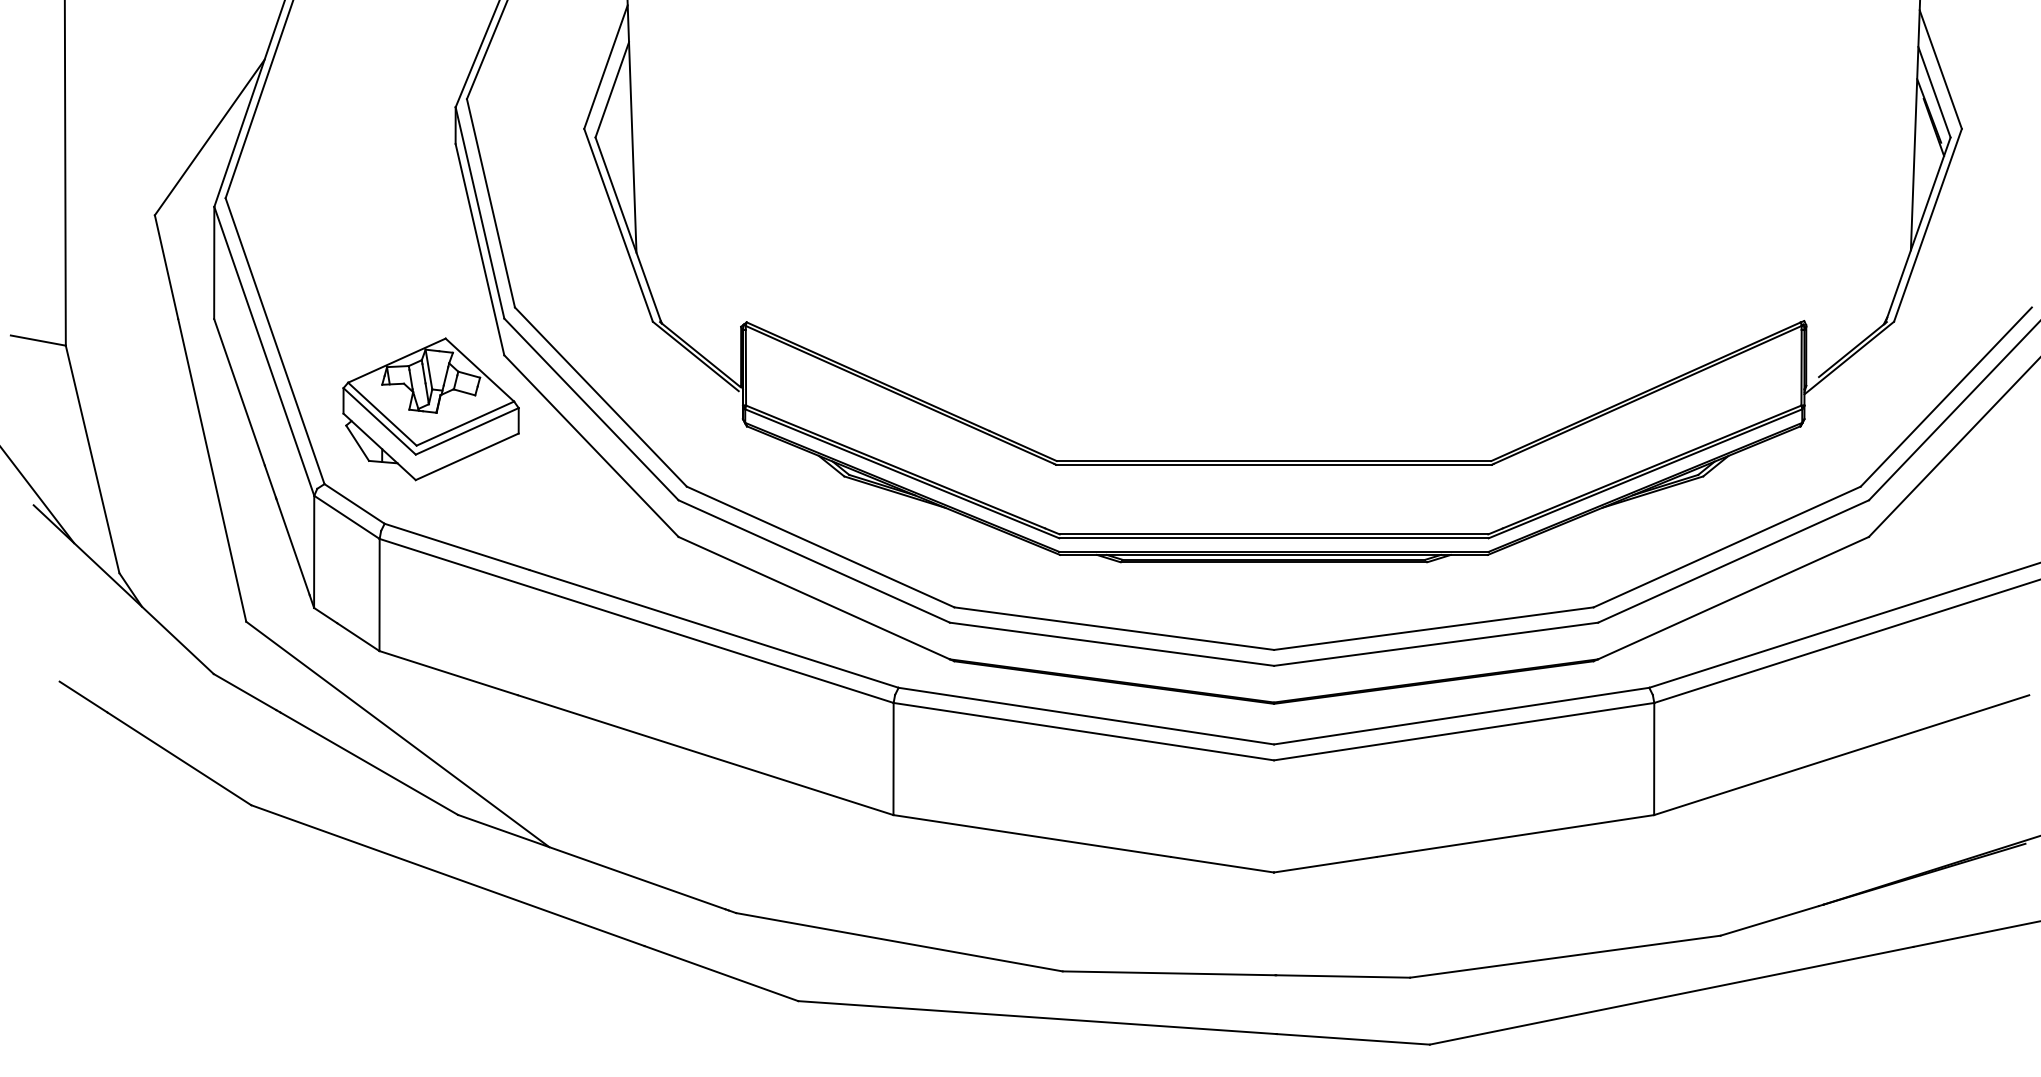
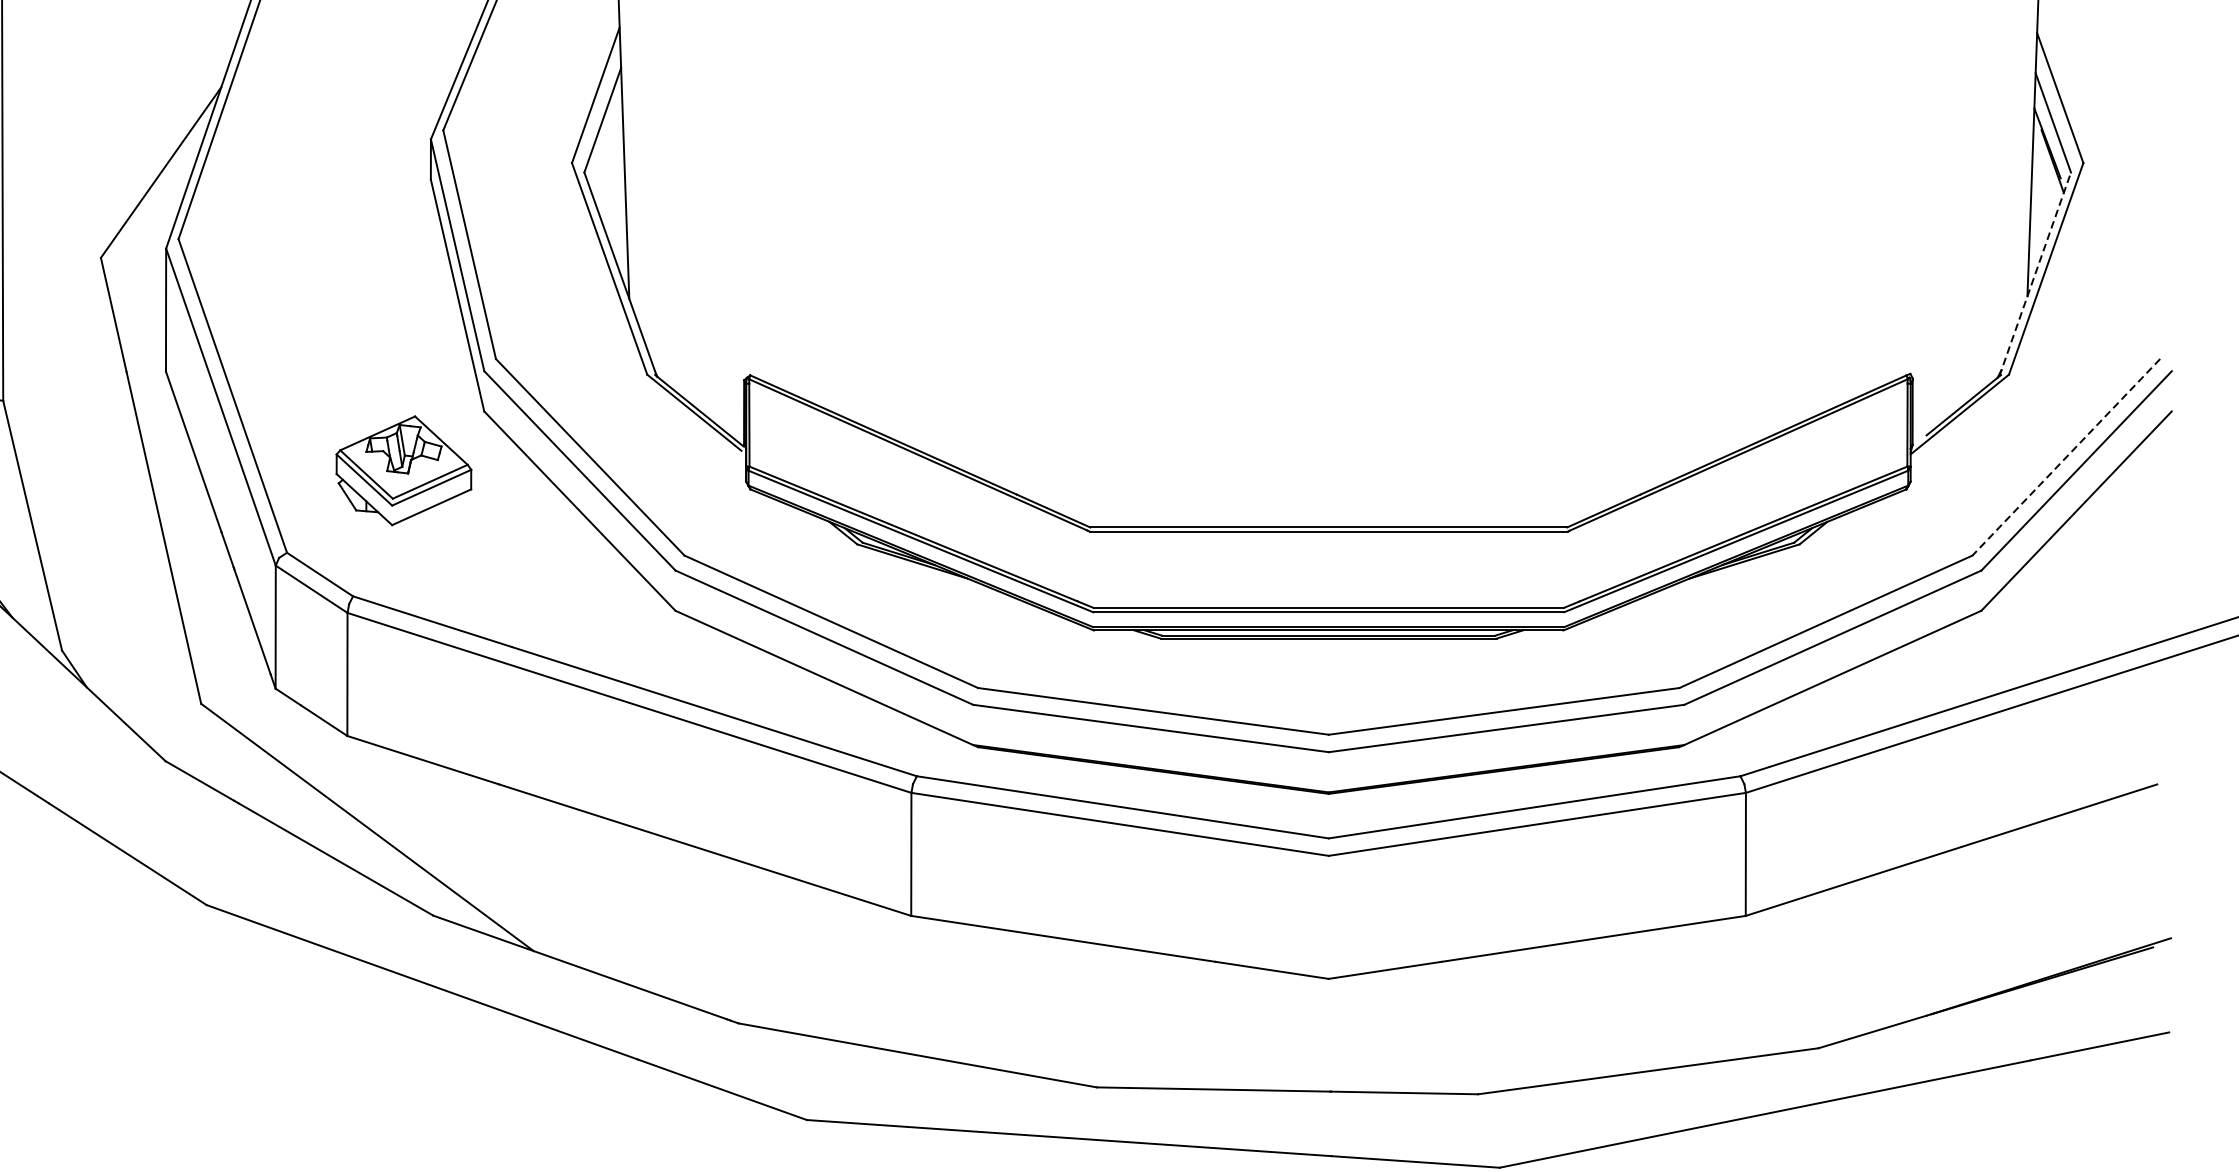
line: (1917, 230) -> (2034, 274), solid -> dashed
line: (1946, 397) -> (2066, 457), solid -> dashed
part: (430, 409) -> (403, 470), size x0.7

